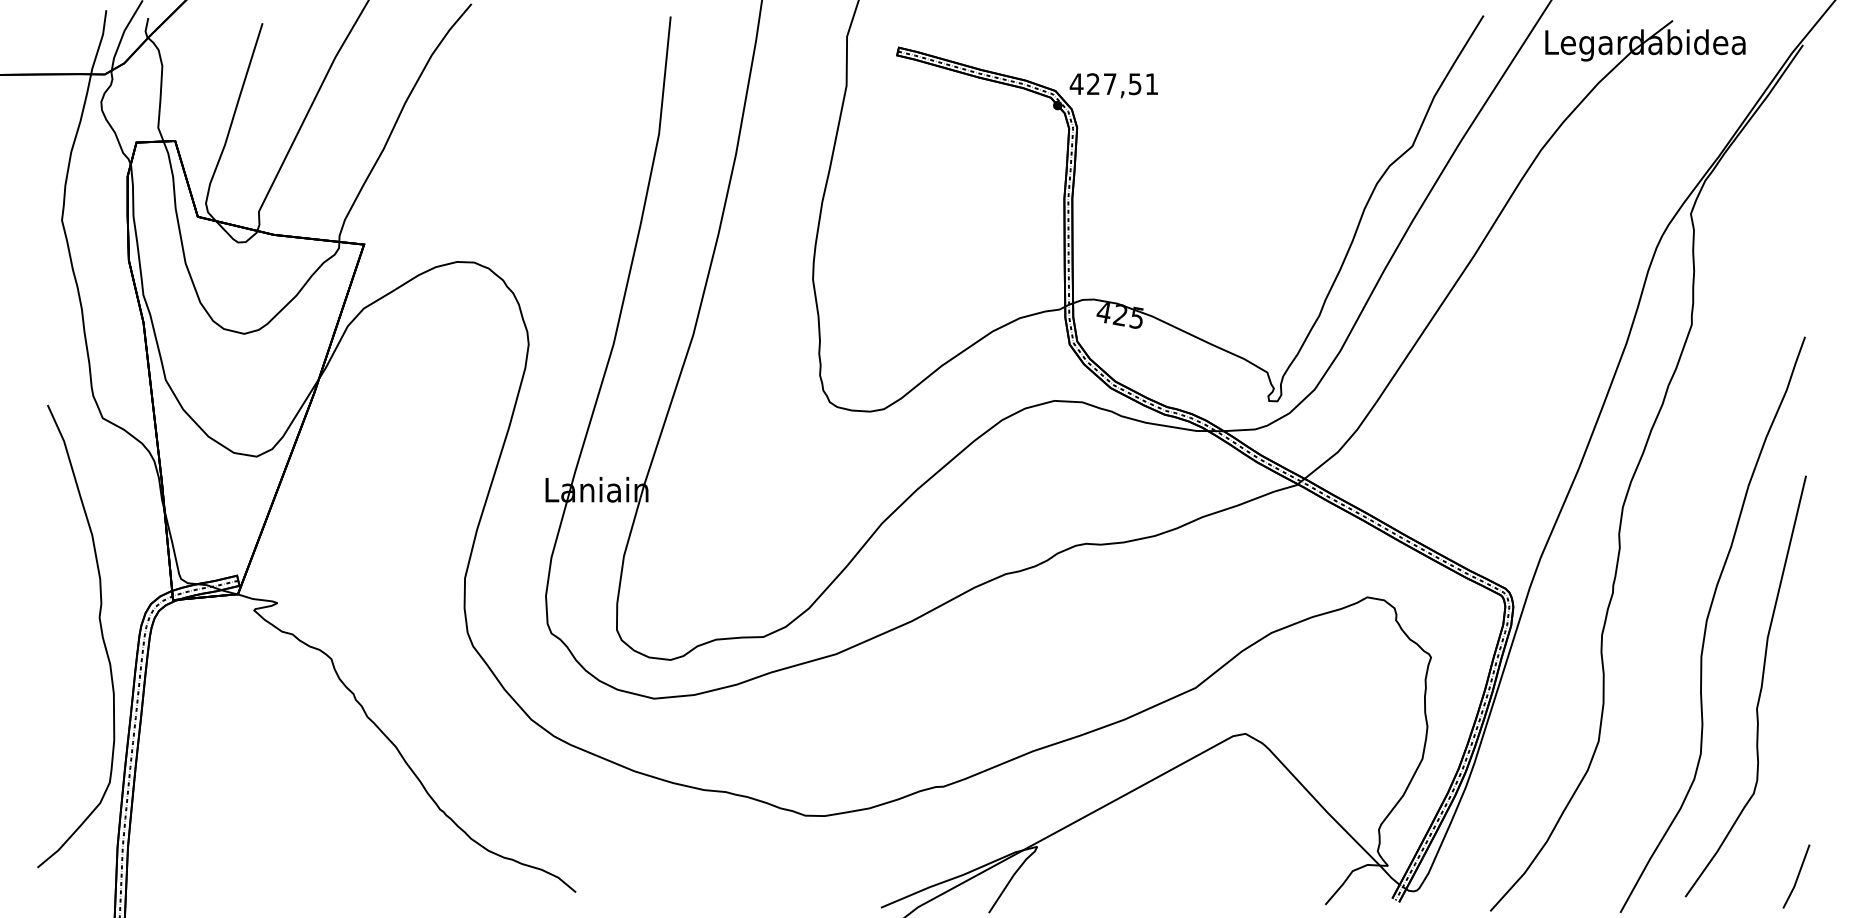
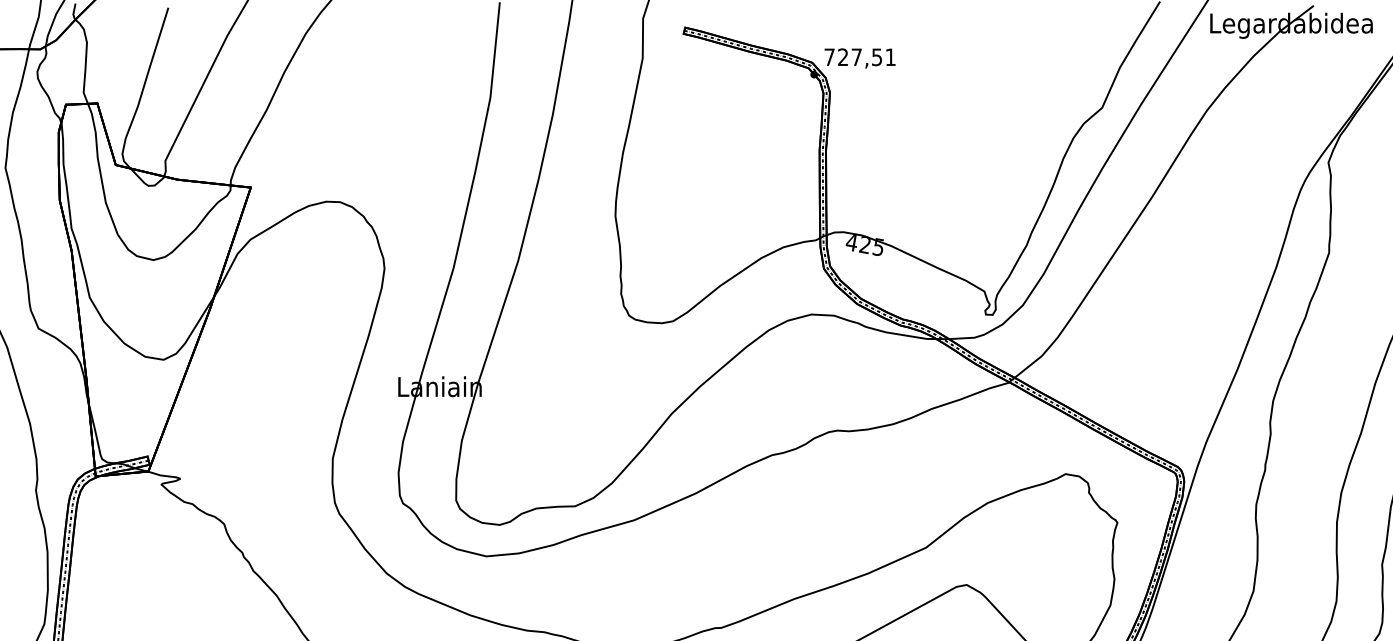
text: (1076, 83) -> (829, 56), 427,51 -> 727,51

